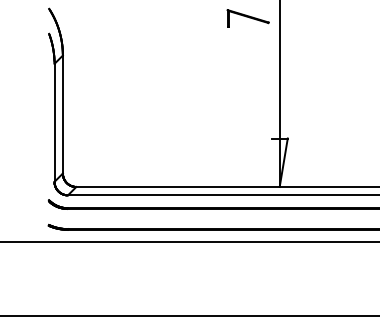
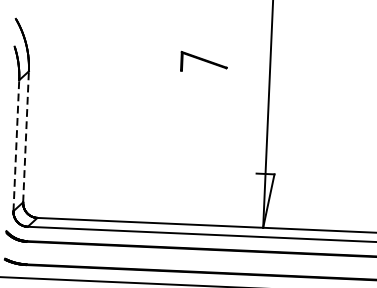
part: (247, 18) -> (203, 62), moved
line: (62, 114) -> (25, 136), solid -> dashed
line: (54, 122) -> (16, 145), solid -> dashed

